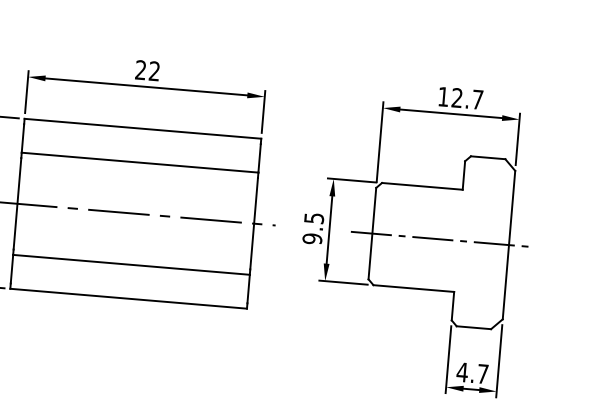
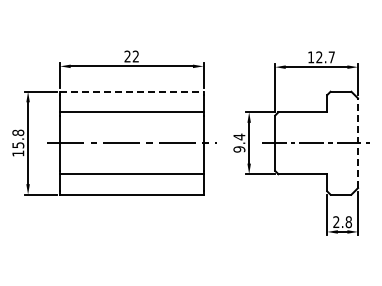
line: (142, 128) -> (131, 91), solid -> dashed
text: (314, 217) -> (239, 136), 9.5 -> 9.4
line: (508, 245) -> (357, 143), solid -> dashed
text: (472, 373) -> (342, 222), 4.7 -> 2.8

